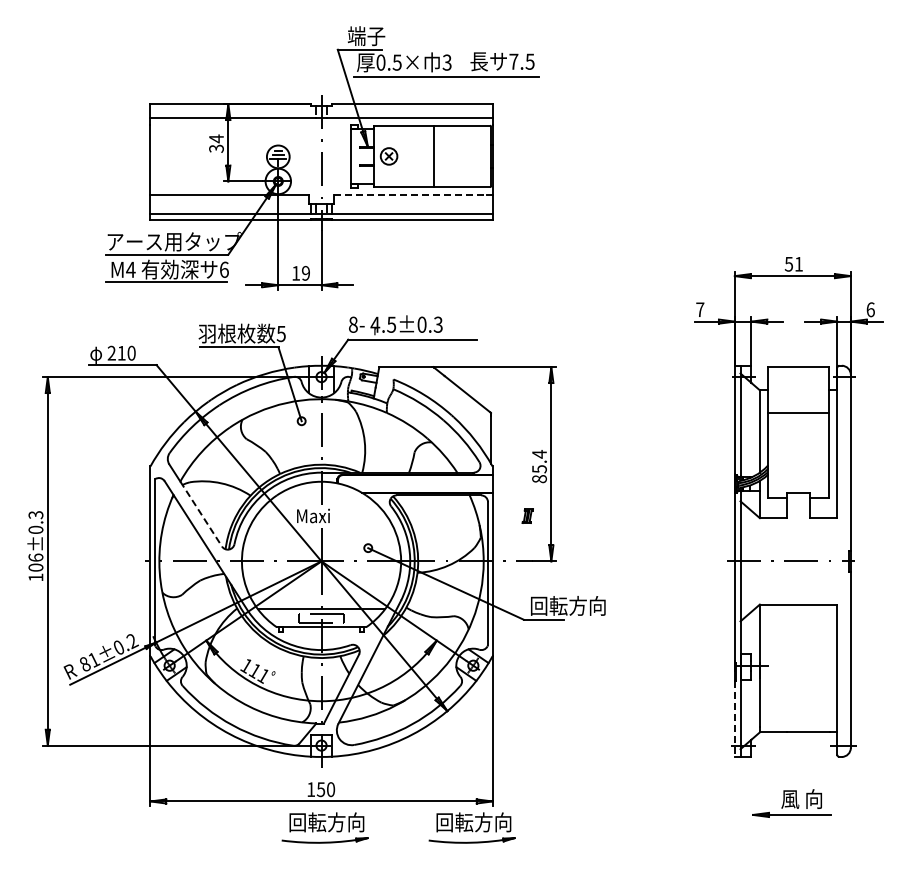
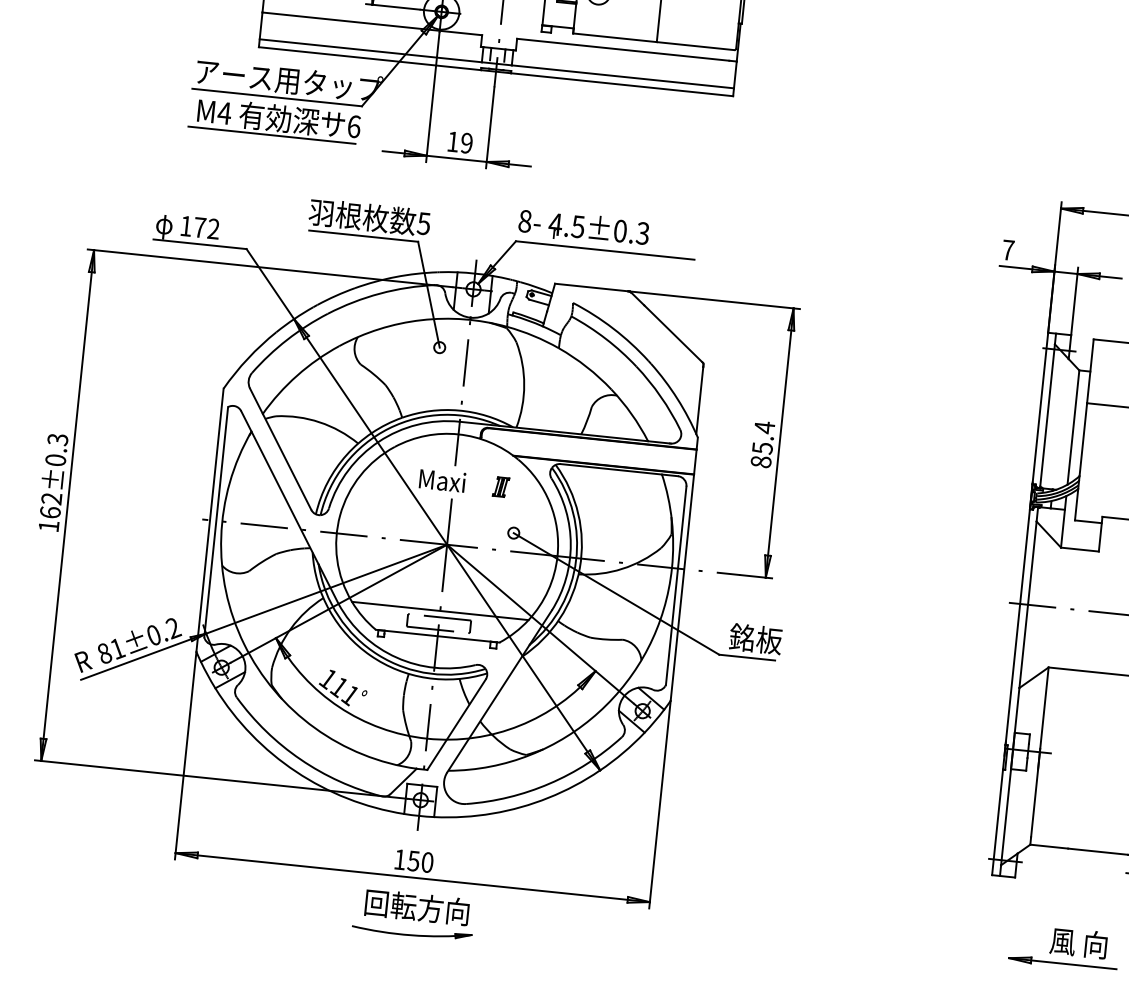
line: (410, 195) -> (622, 50), dashed -> solid
text: (121, 352) -> (199, 226), 210 -> 172
line: (201, 514) -> (287, 462), dashed -> solid
part: (527, 515) -> (500, 486), moved
text: (35, 562) -> (50, 505), 106±0.3 -> 162±0.3
text: (567, 605) -> (781, 641), 回転方向 -> 銘板
line: (734, 719) -> (997, 823), dashed -> solid
part: (471, 827) -> (616, 935), removed

